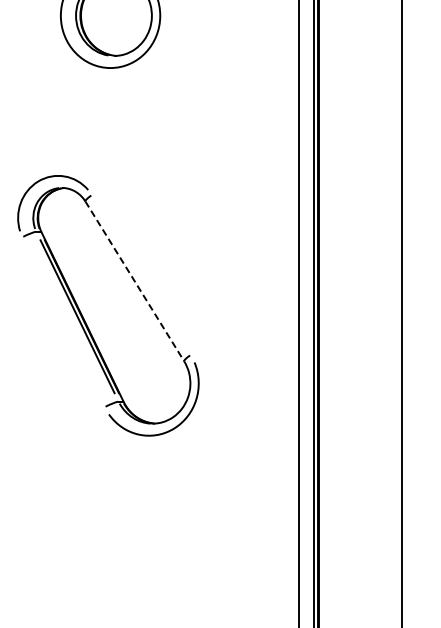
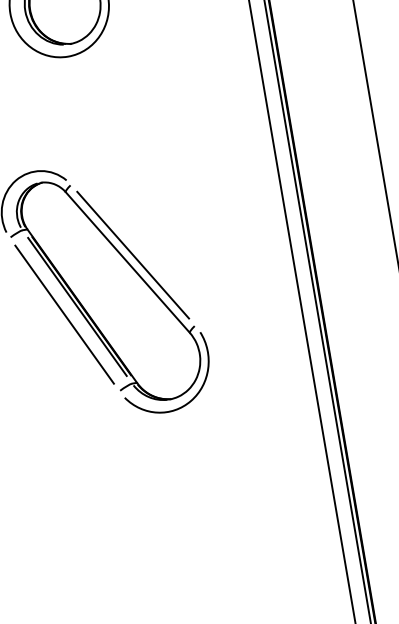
line: (140, 275) -> (132, 255), added
line: (134, 281) -> (127, 262), dashed -> solid
line: (63, 321) -> (64, 313), added

